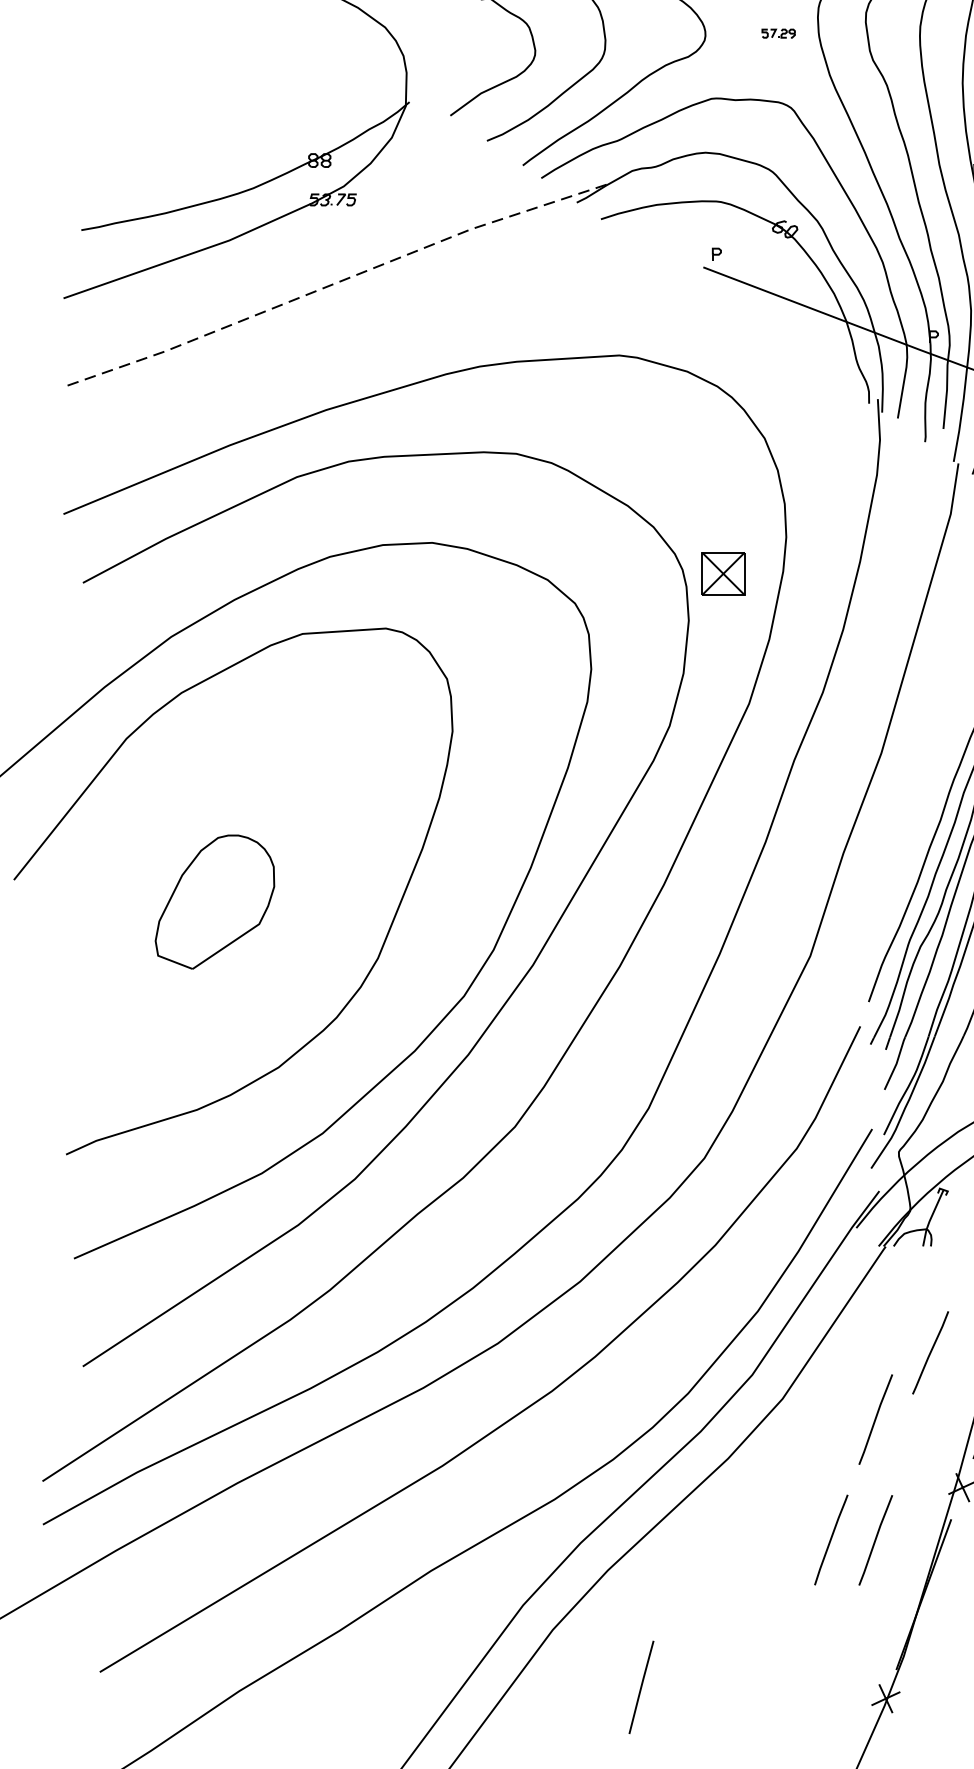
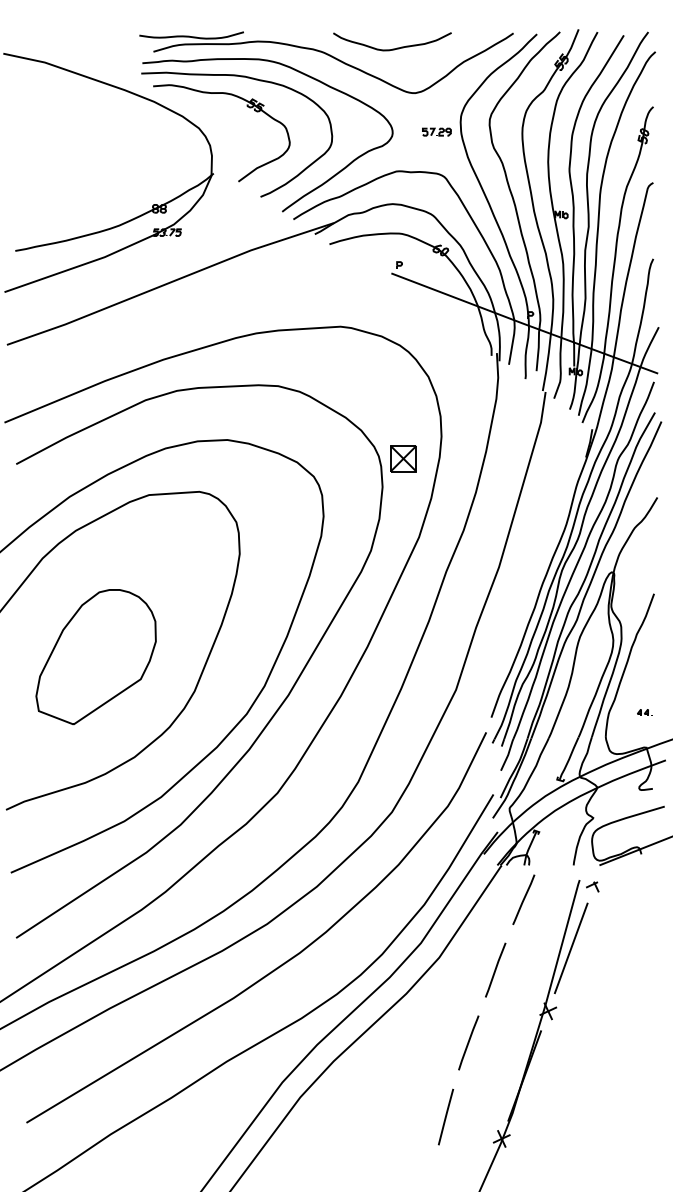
part: (777, 32) -> (436, 131), size x1.43
line: (338, 282) -> (170, 282), dashed -> solid
part: (214, 902) -> (95, 657), size x1.67
line: (930, 1352) -> (523, 899), moved
line: (875, 1539) -> (495, 1042), removed
line: (642, 1686) -> (446, 1116), moved

